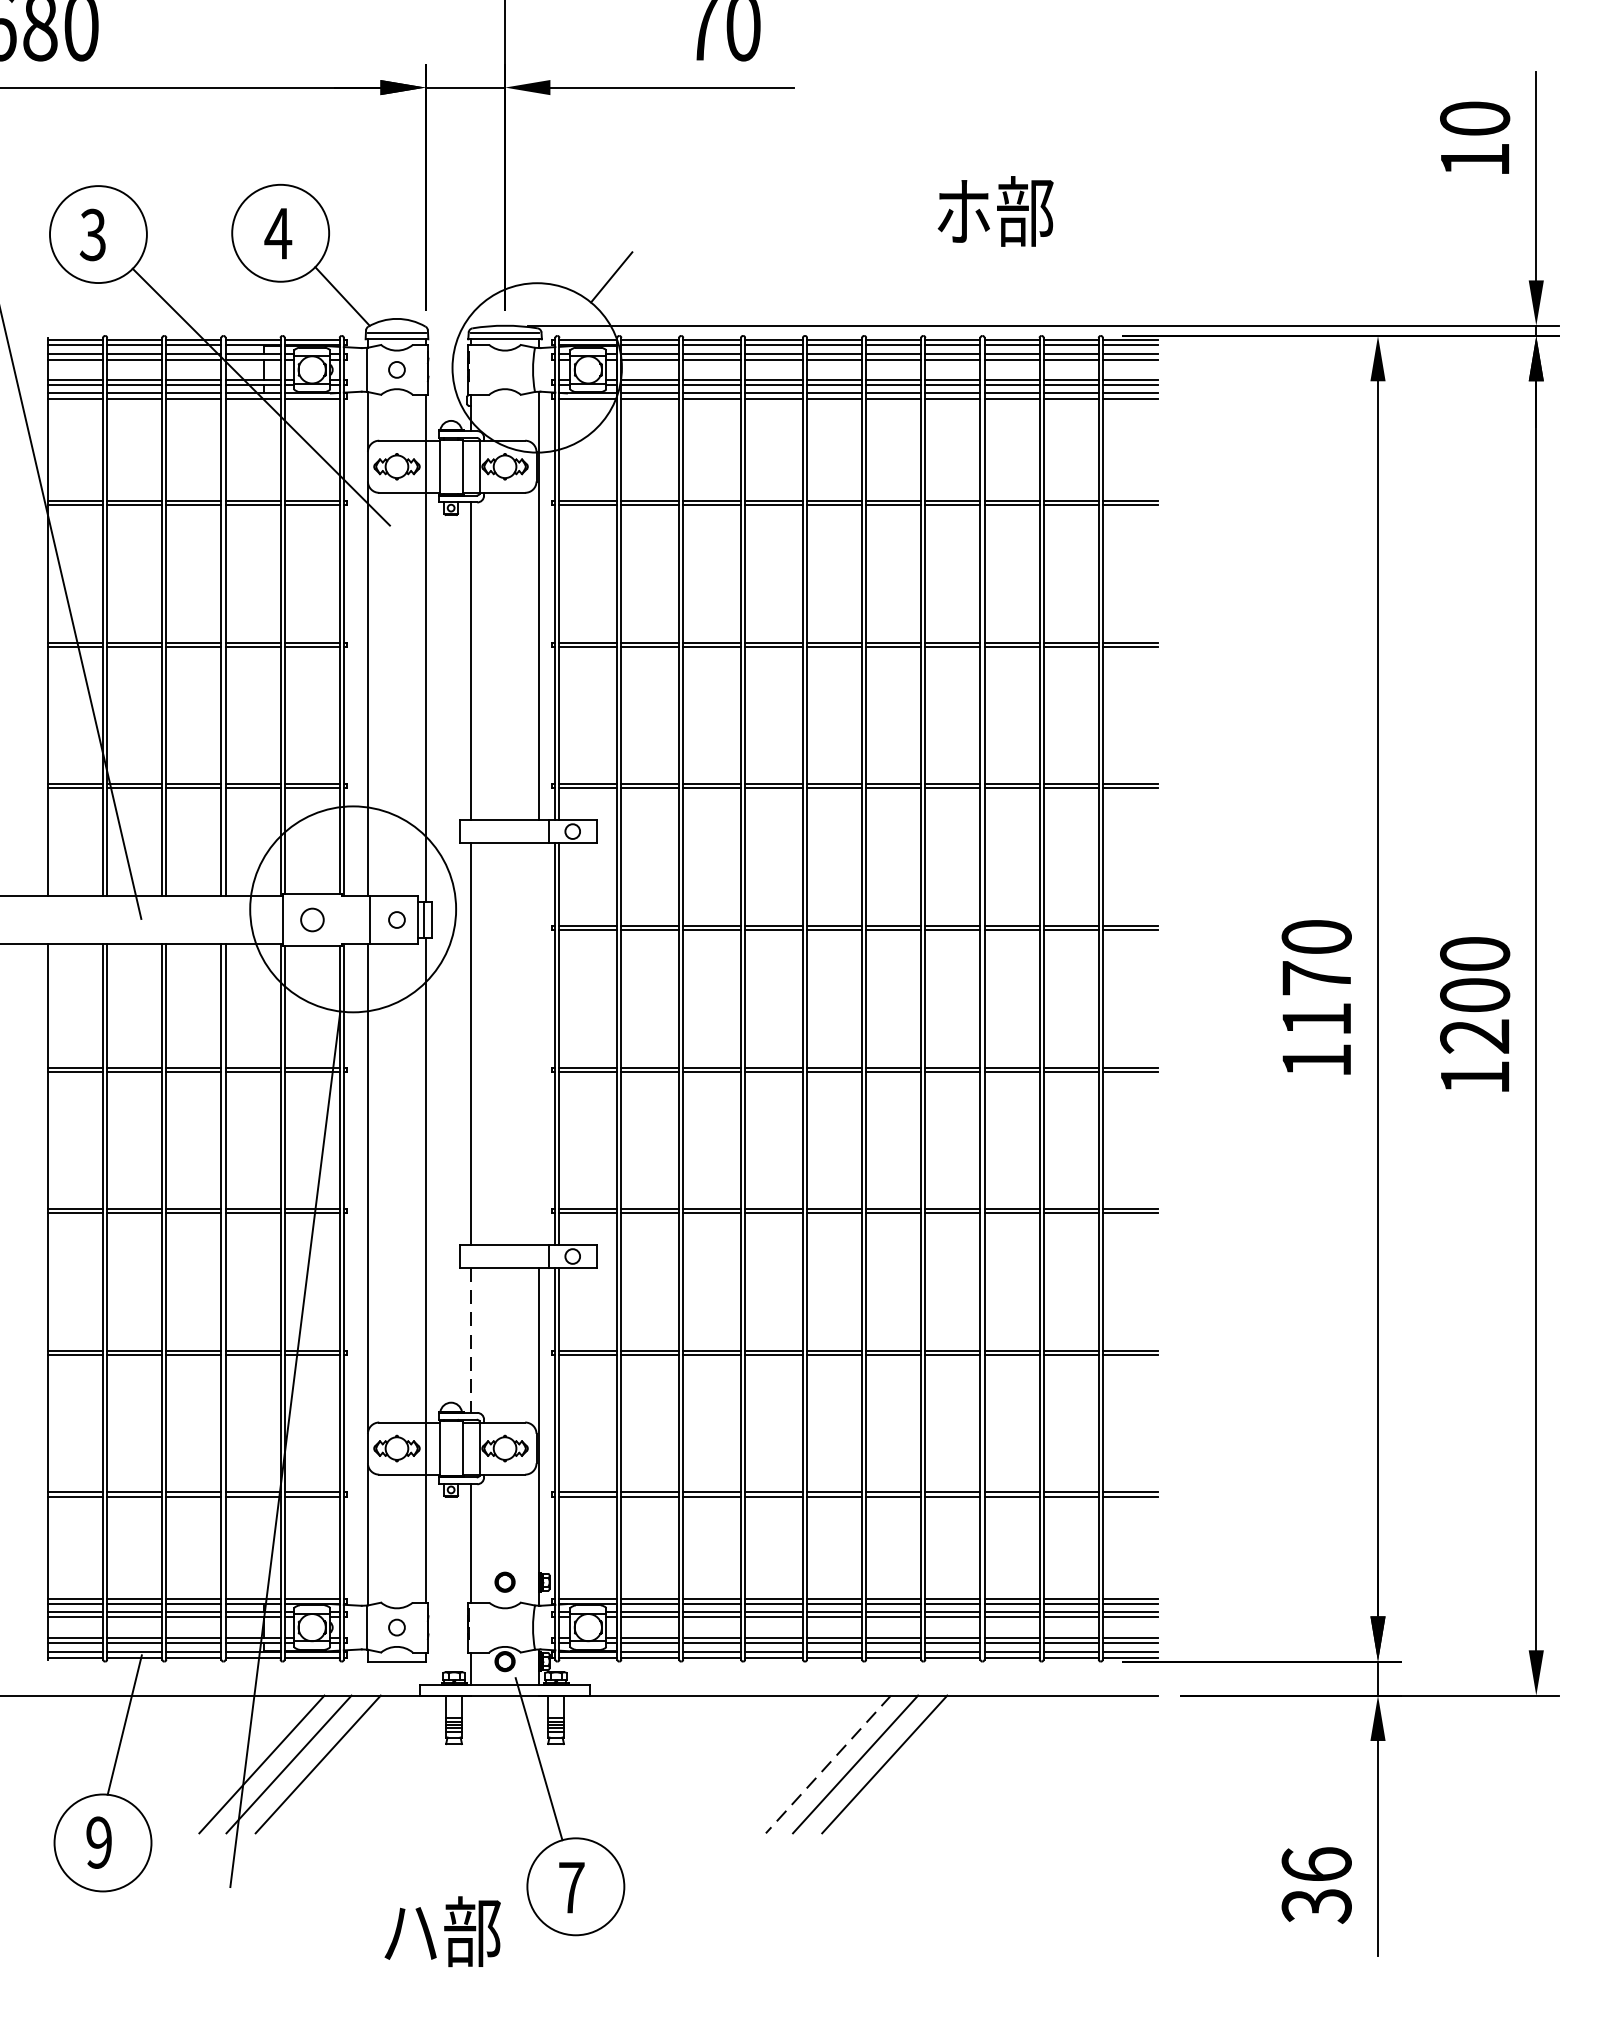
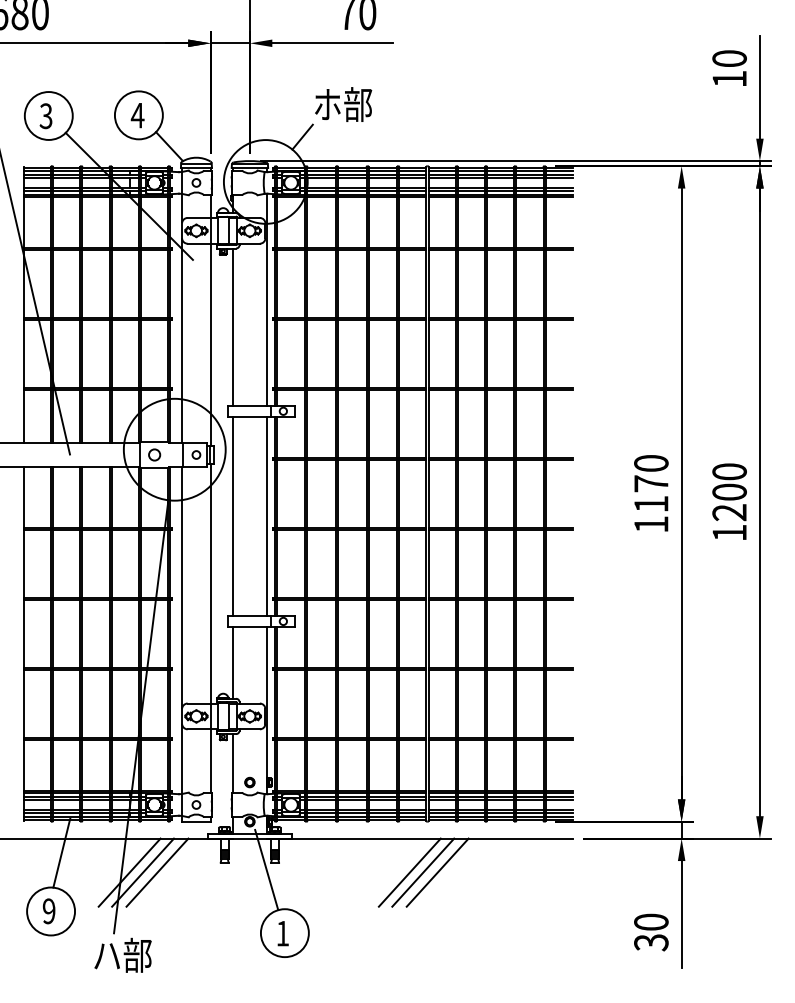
text: (995, 211) -> (343, 104), moved
line: (538, 1042) -> (266, 515), added
line: (469, 1339) -> (232, 662), dashed -> solid
line: (827, 1766) -> (409, 873), dashed -> solid
text: (1317, 1863) -> (651, 921), 36 -> 30
text: (570, 1887) -> (282, 933), 7 -> 1
text: (441, 1929) -> (122, 954), moved

